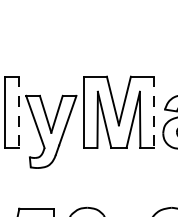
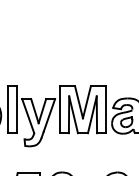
line: (19, 113) -> (17, 110), dashed -> solid
line: (154, 113) -> (106, 110), dashed -> solid

